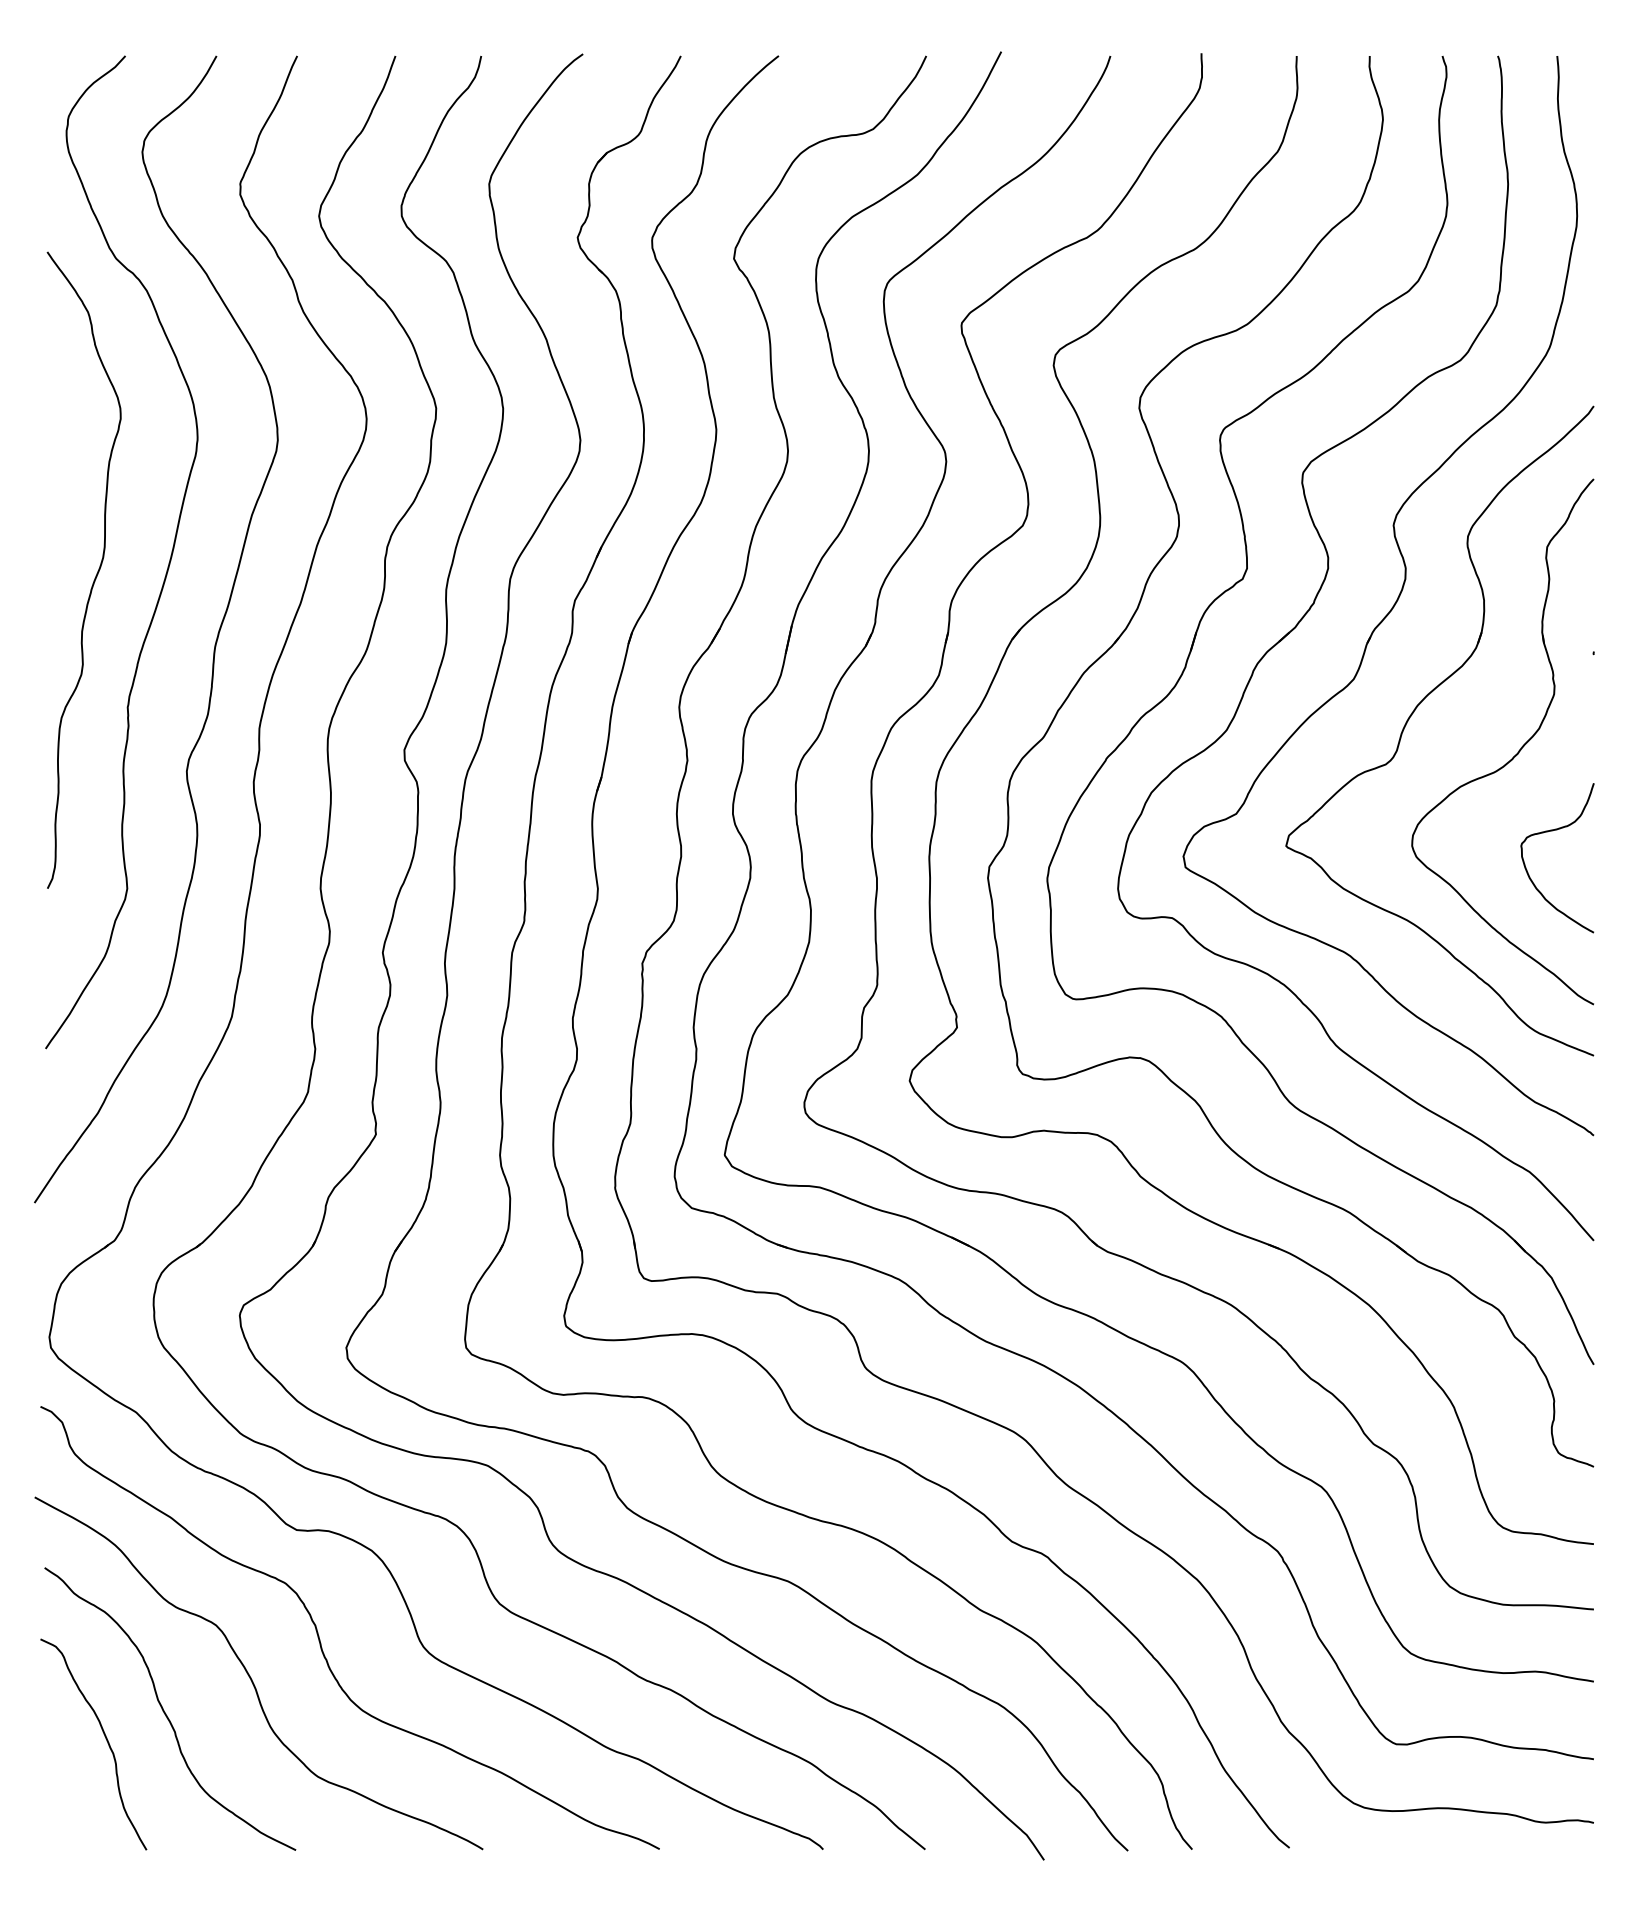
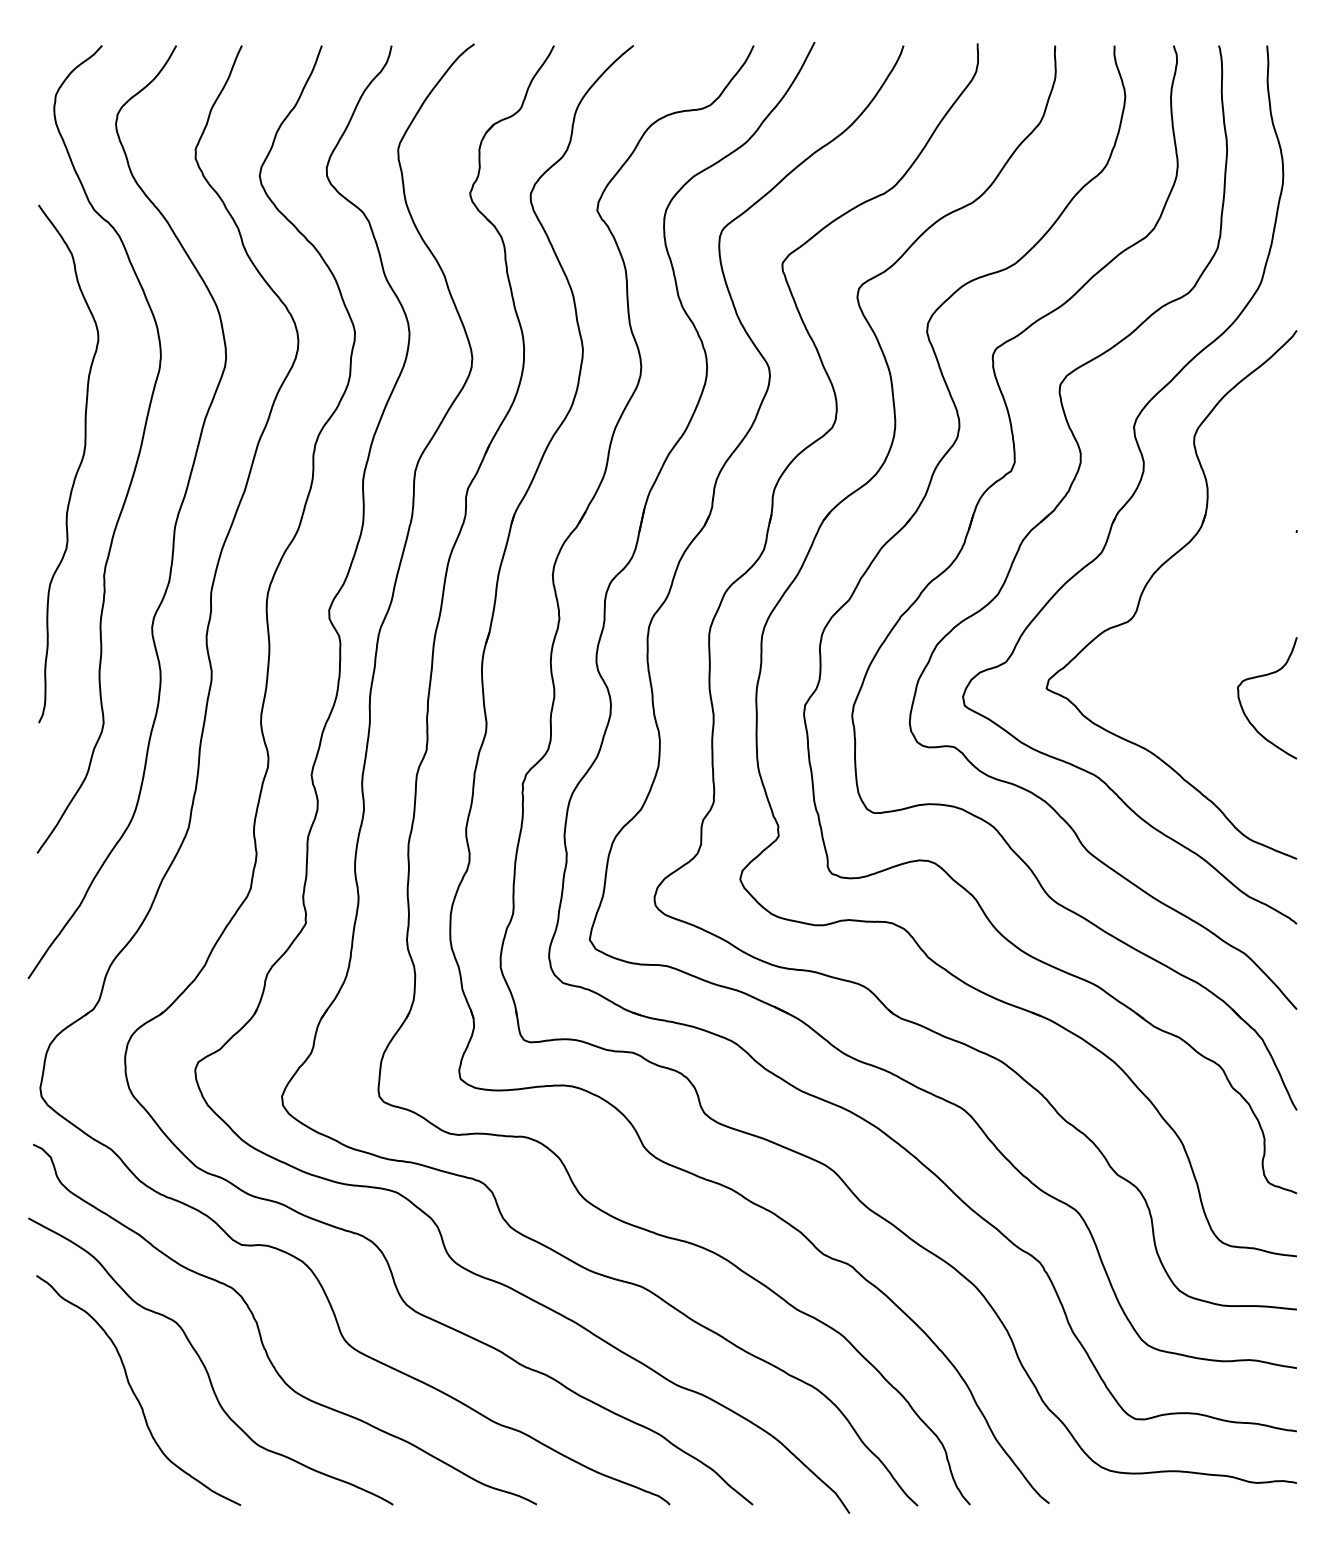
part: (1518, 750) -> (1235, 610), removed
curve: (104, 1738) -> (85, 1414), removed

